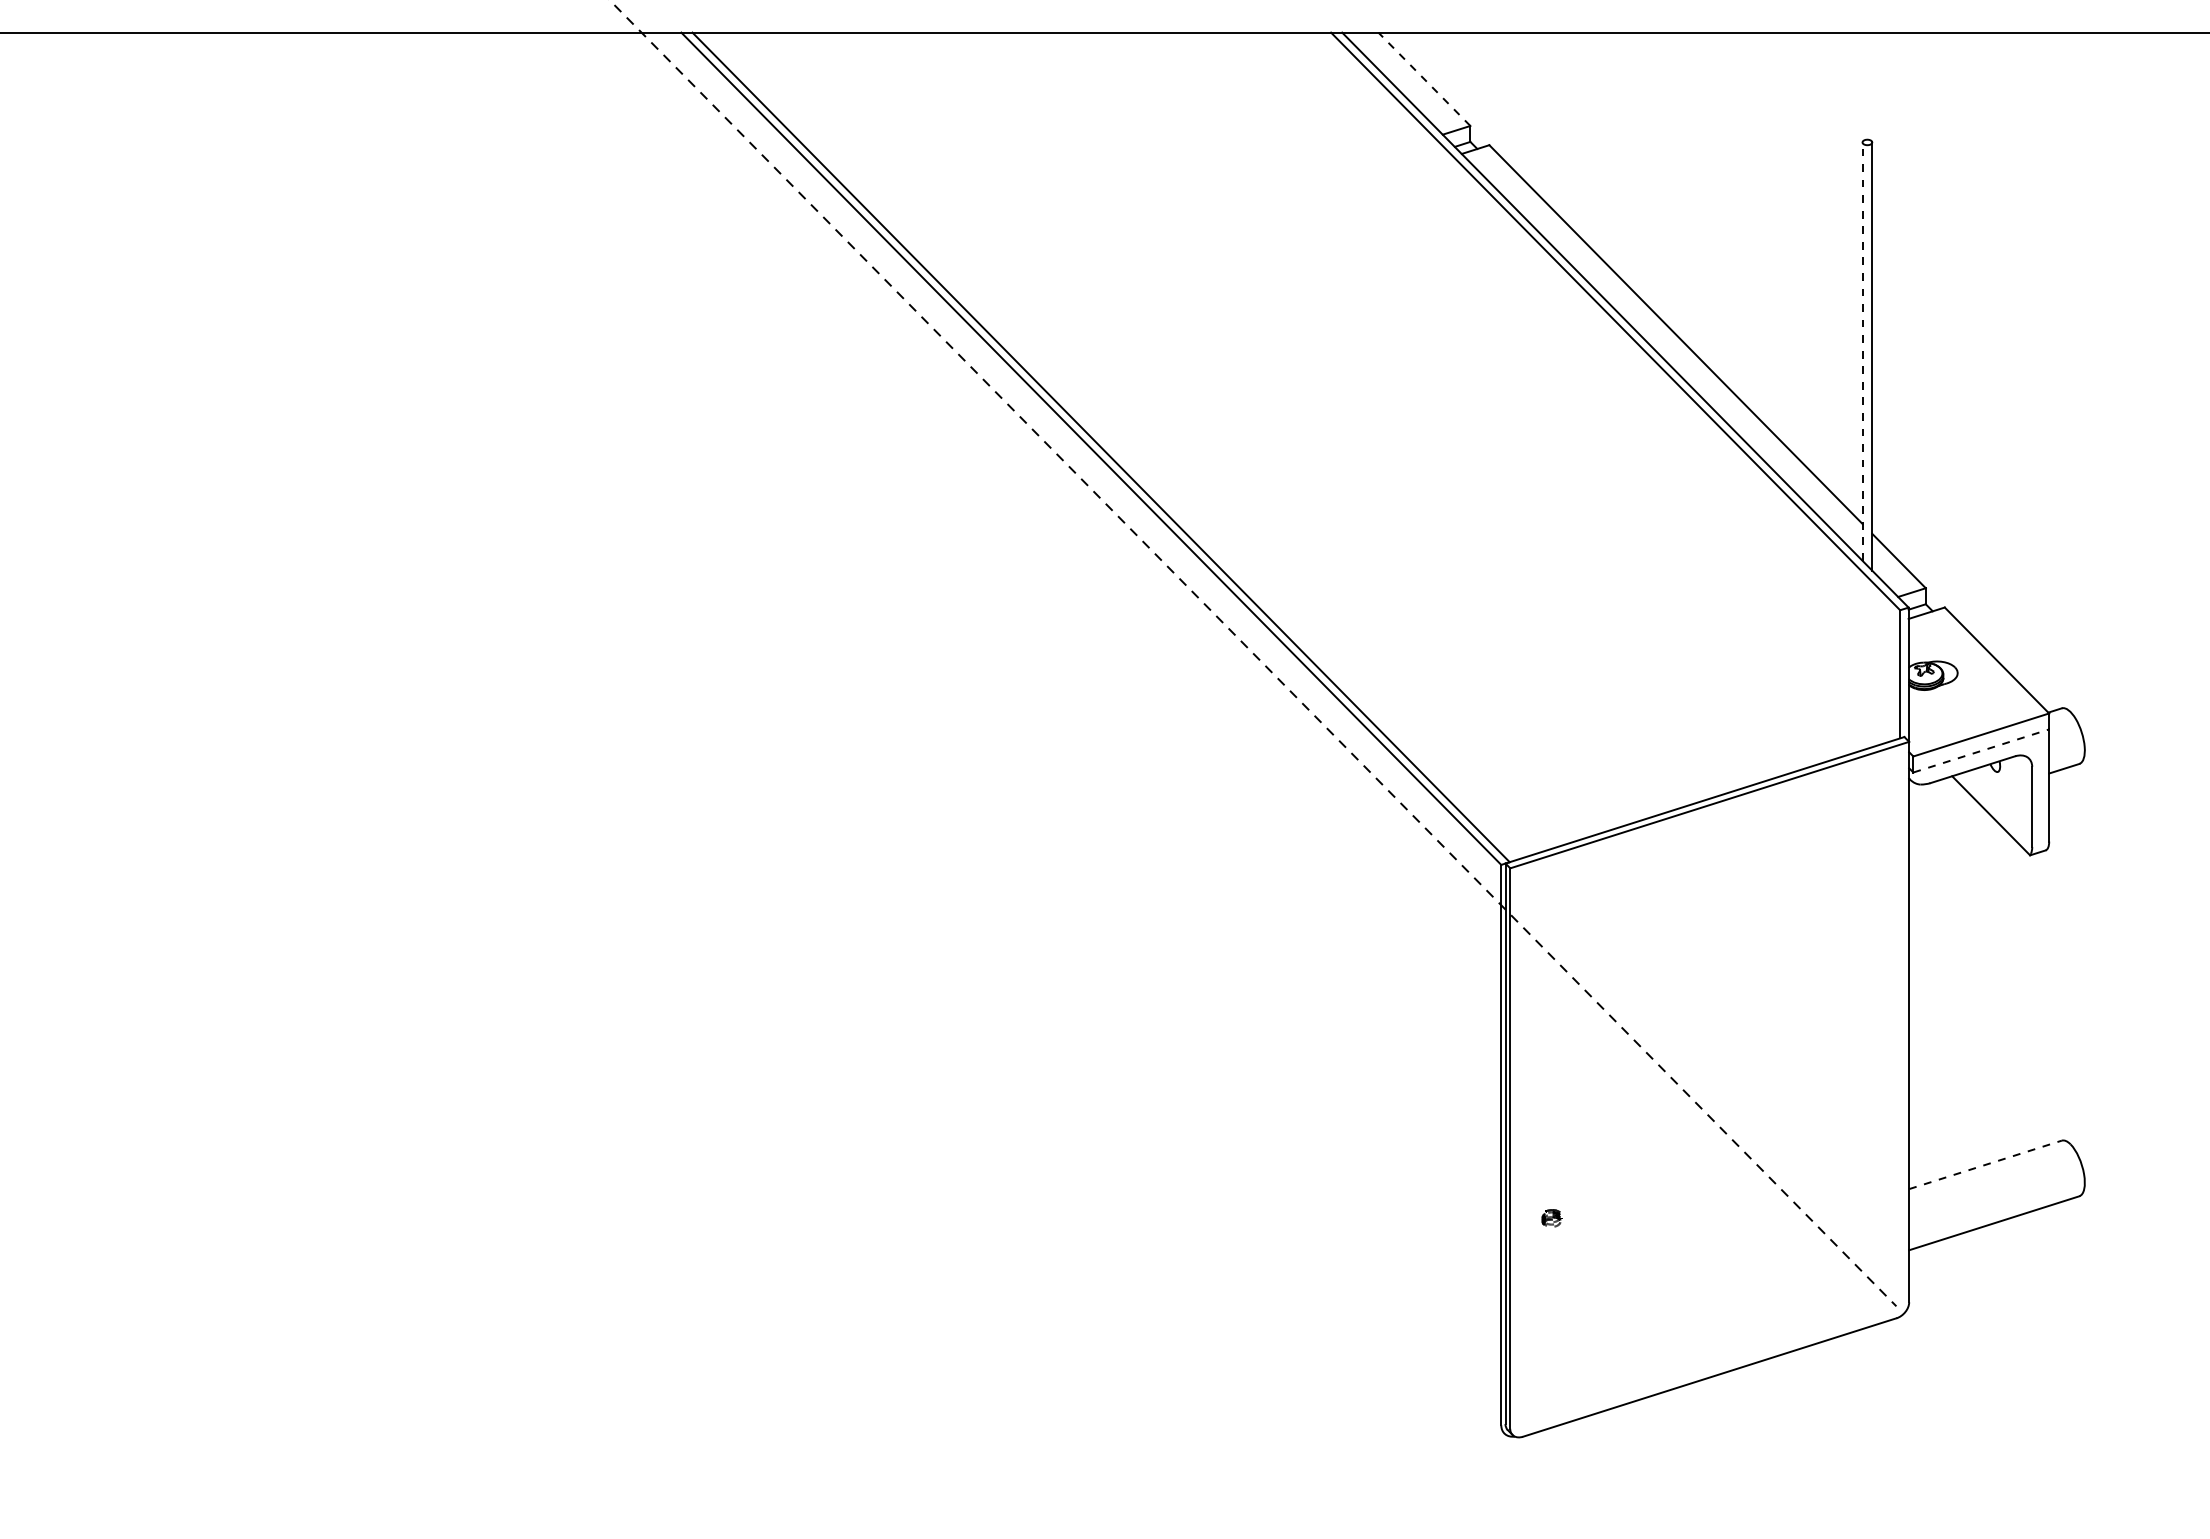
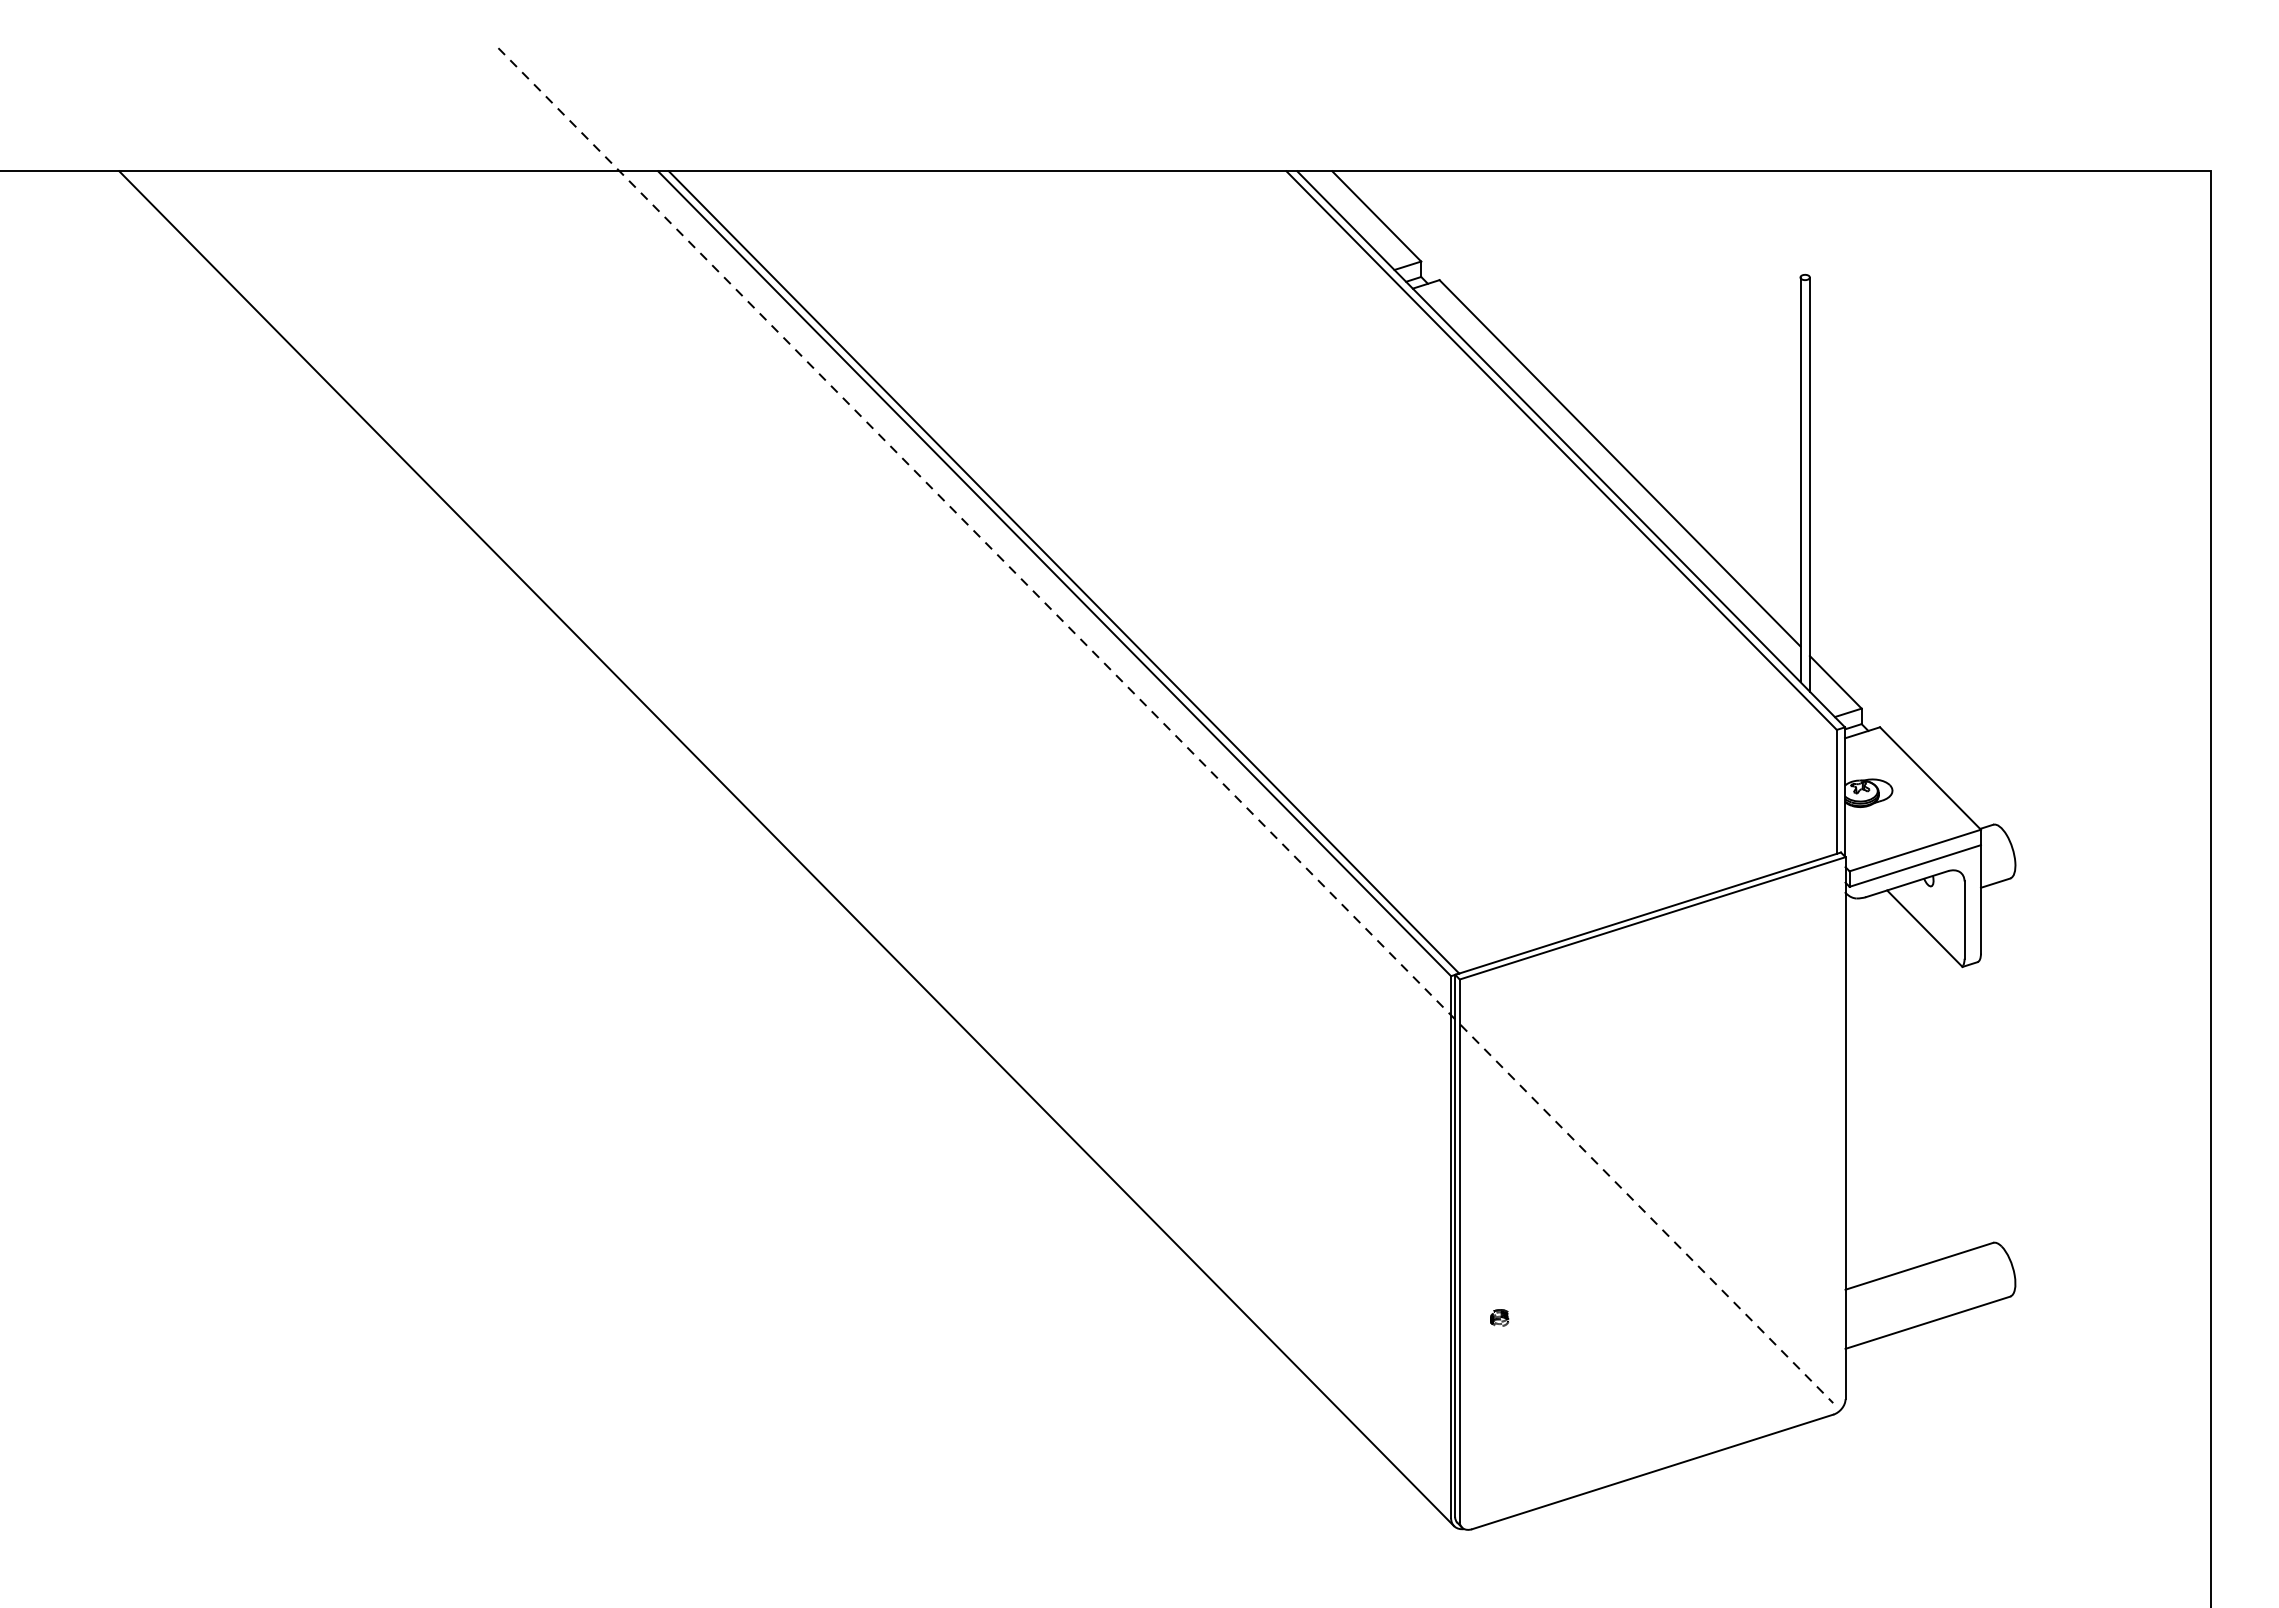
line: (1424, 79) -> (1376, 216), dashed -> solid
line: (1862, 351) -> (1800, 479), dashed -> solid
line: (814, 732) -> (786, 848), added
line: (1981, 750) -> (1915, 865), dashed -> solid
line: (1985, 1165) -> (1919, 1266), dashed -> solid

